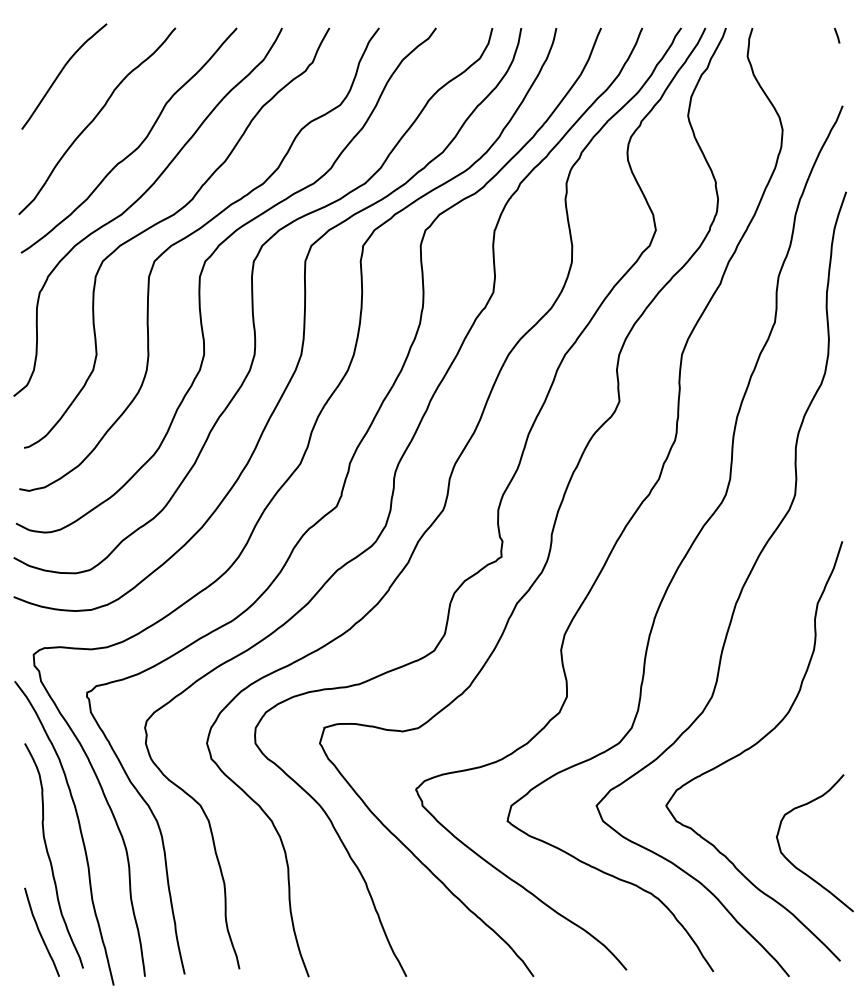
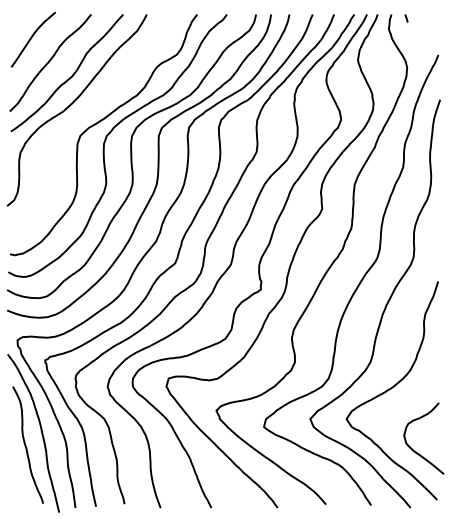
line: (837, 35) -> (406, 18), moved
curve: (168, 220) -> (87, 114), removed
curve: (41, 931) -> (21, 484), removed

